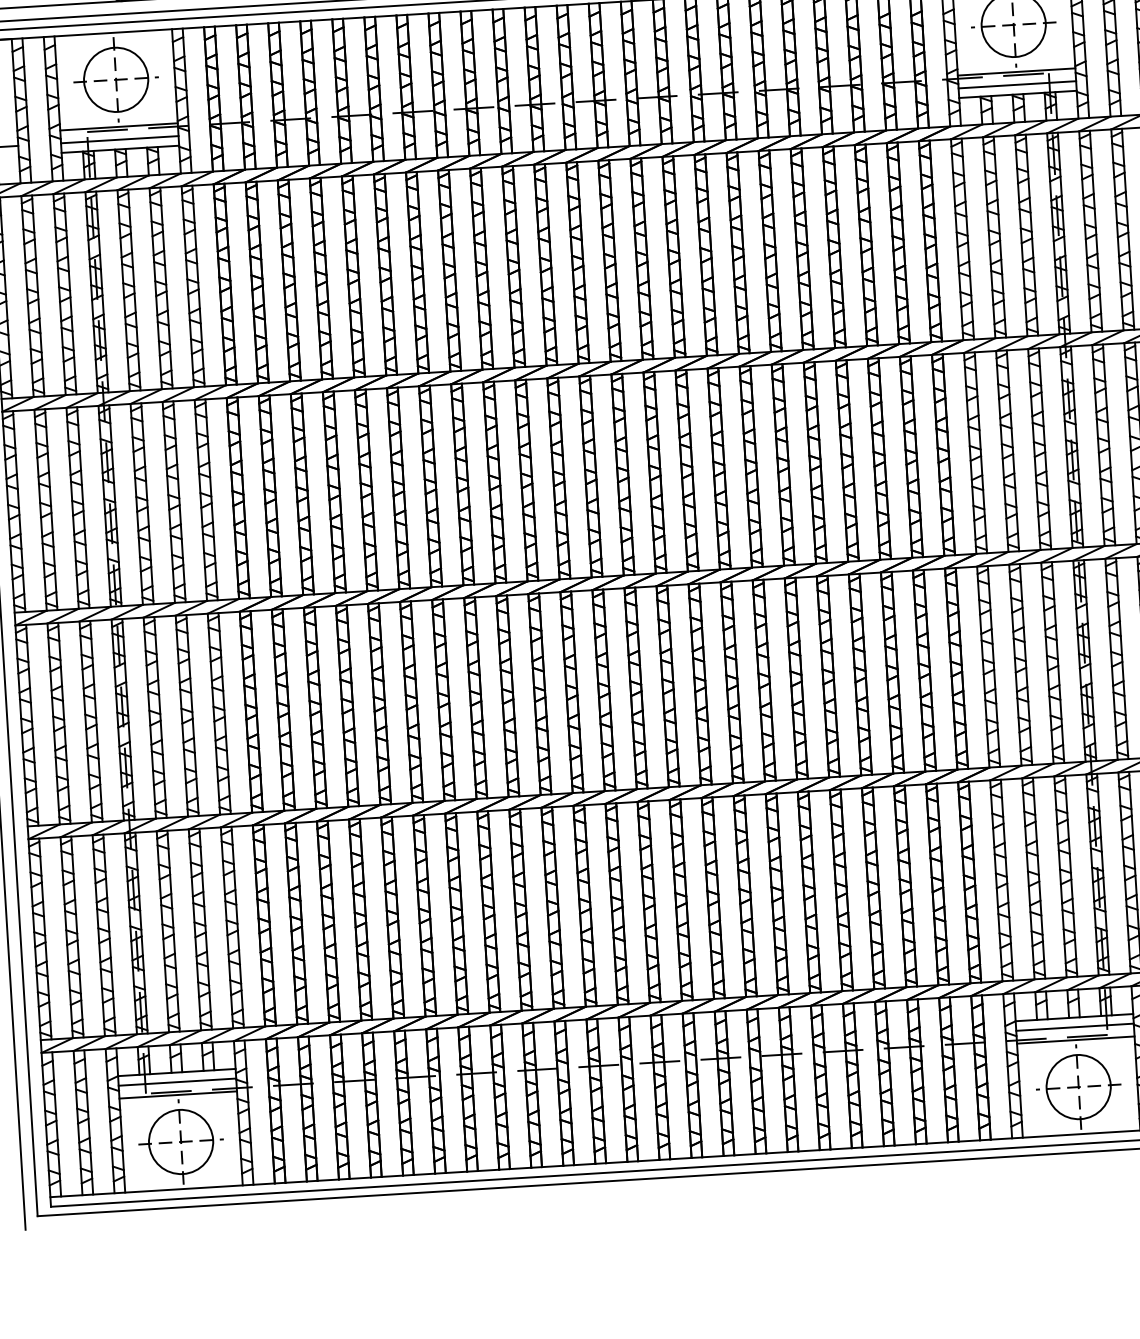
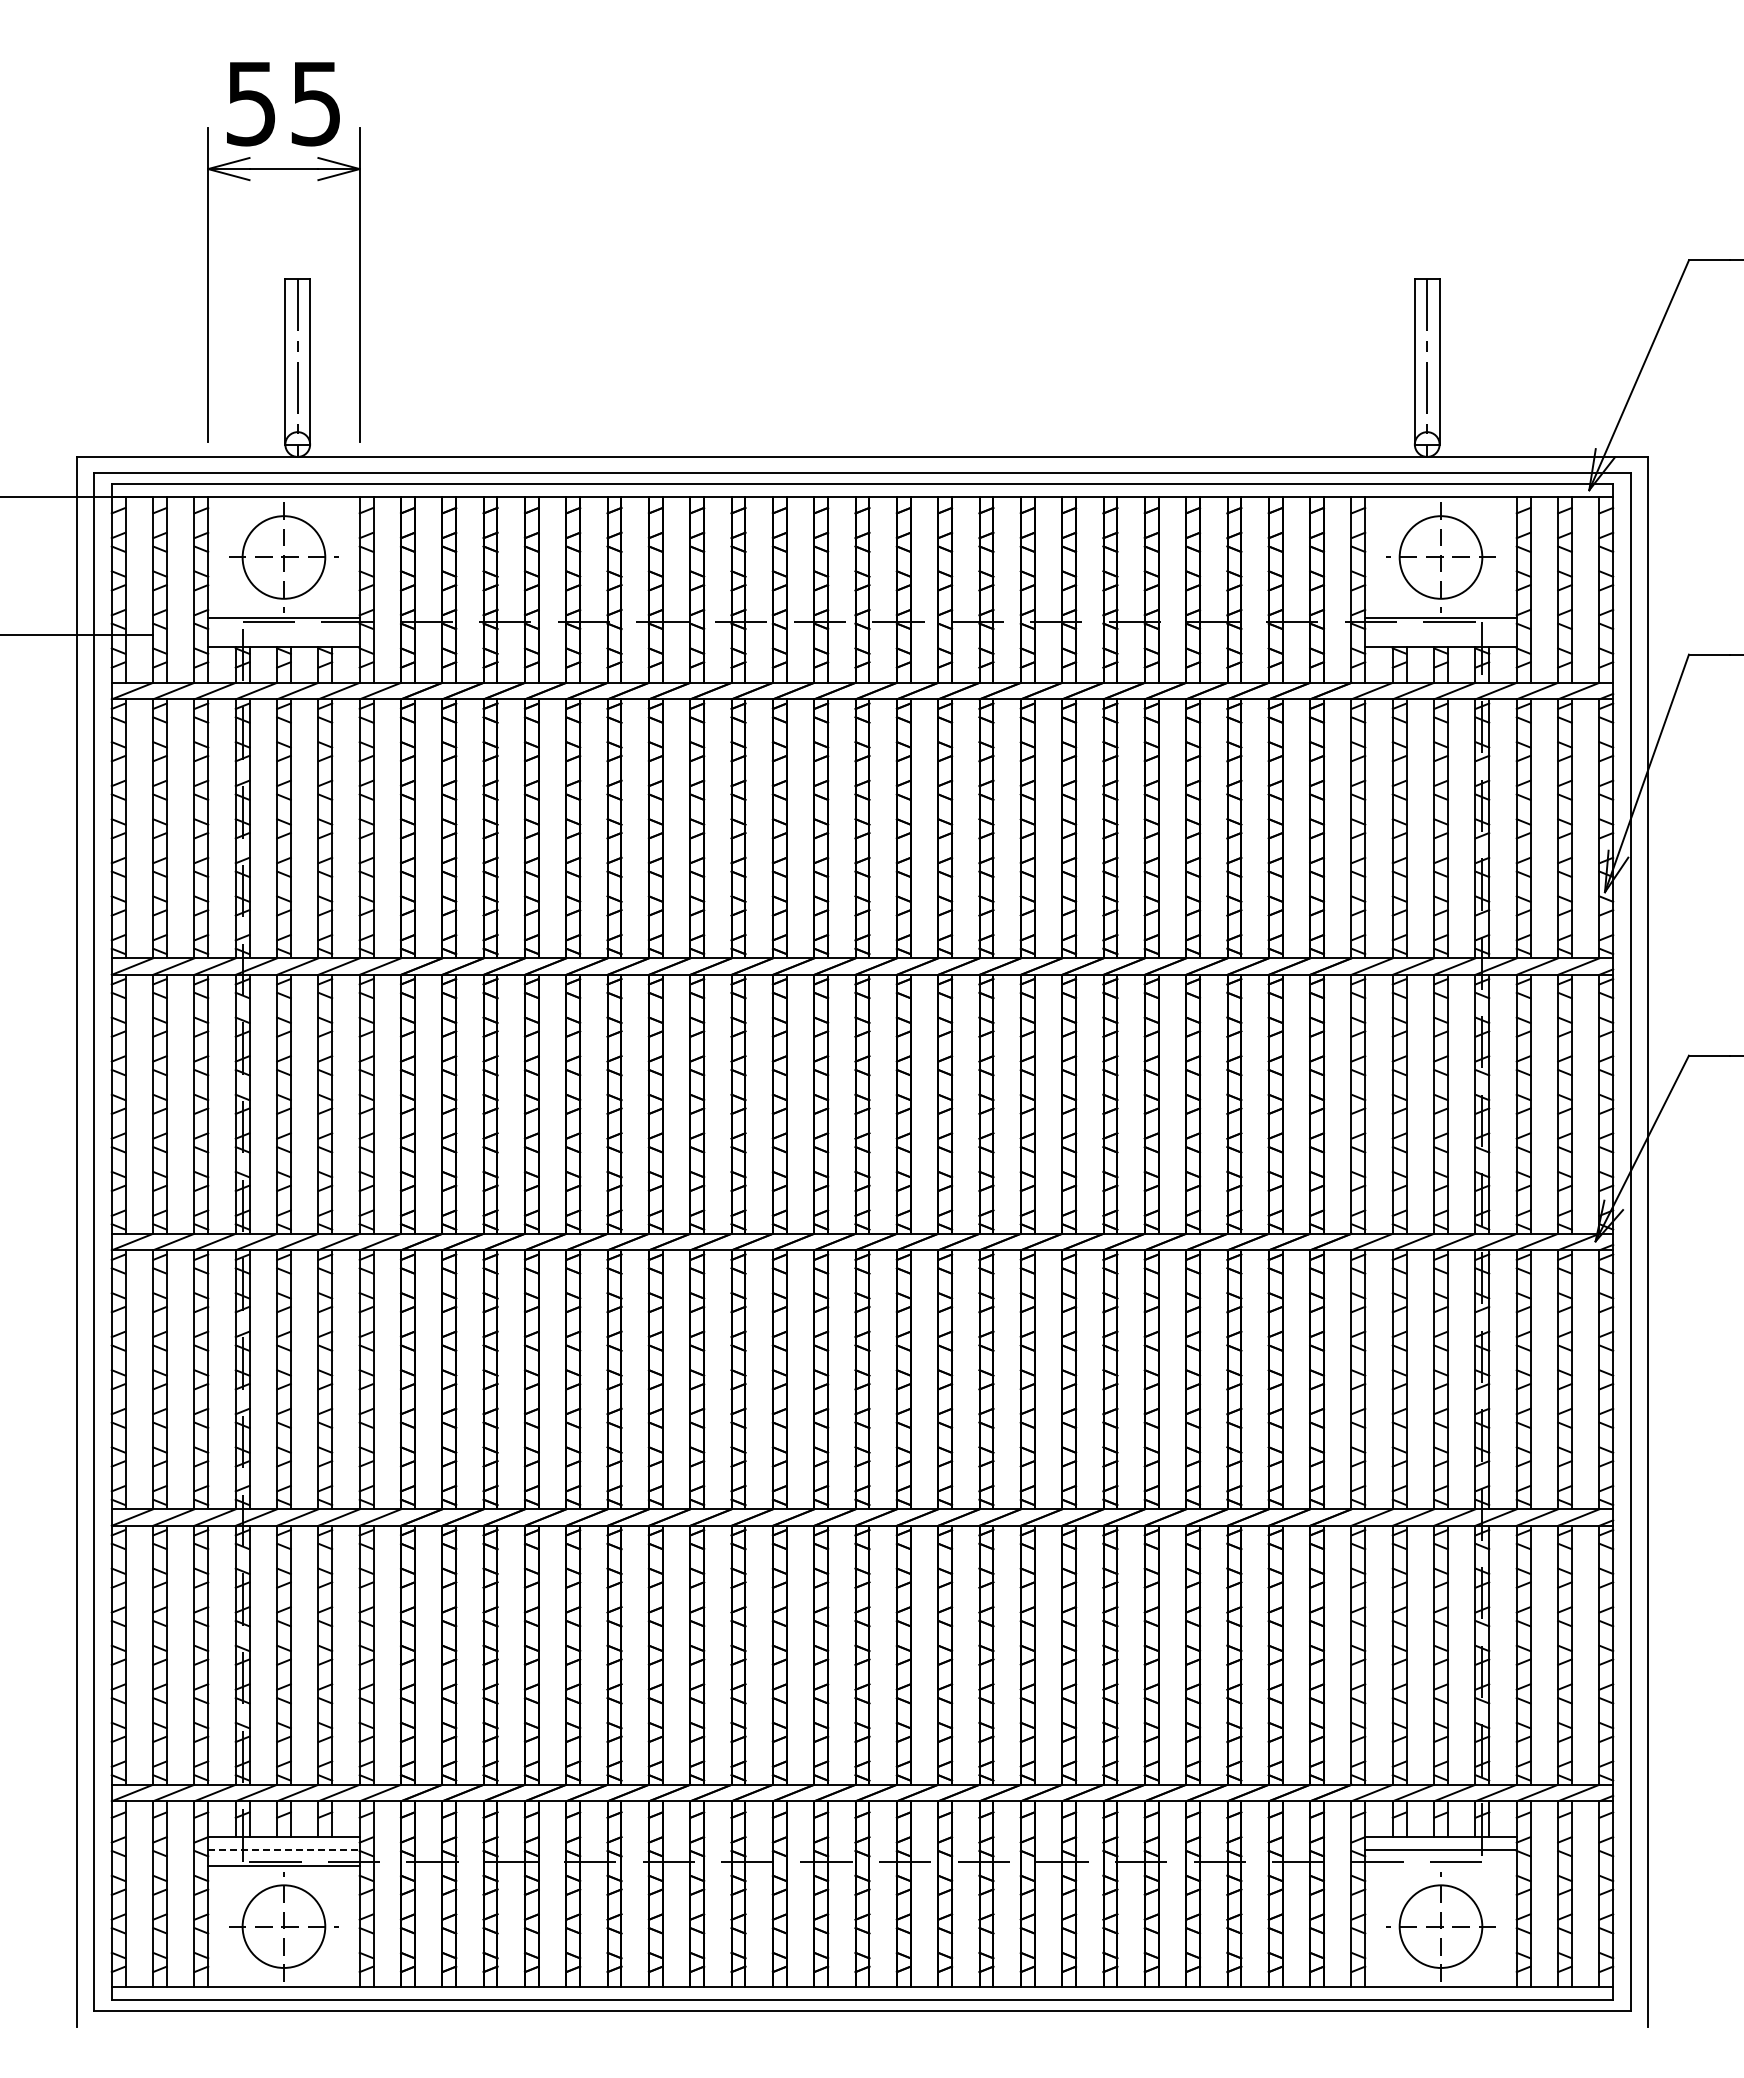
line: (1016, 84) -> (1440, 634), removed
line: (119, 139) -> (283, 634), removed
line: (1075, 1040) -> (1440, 1866), removed
line: (177, 1082) -> (283, 1849), solid -> dashed

